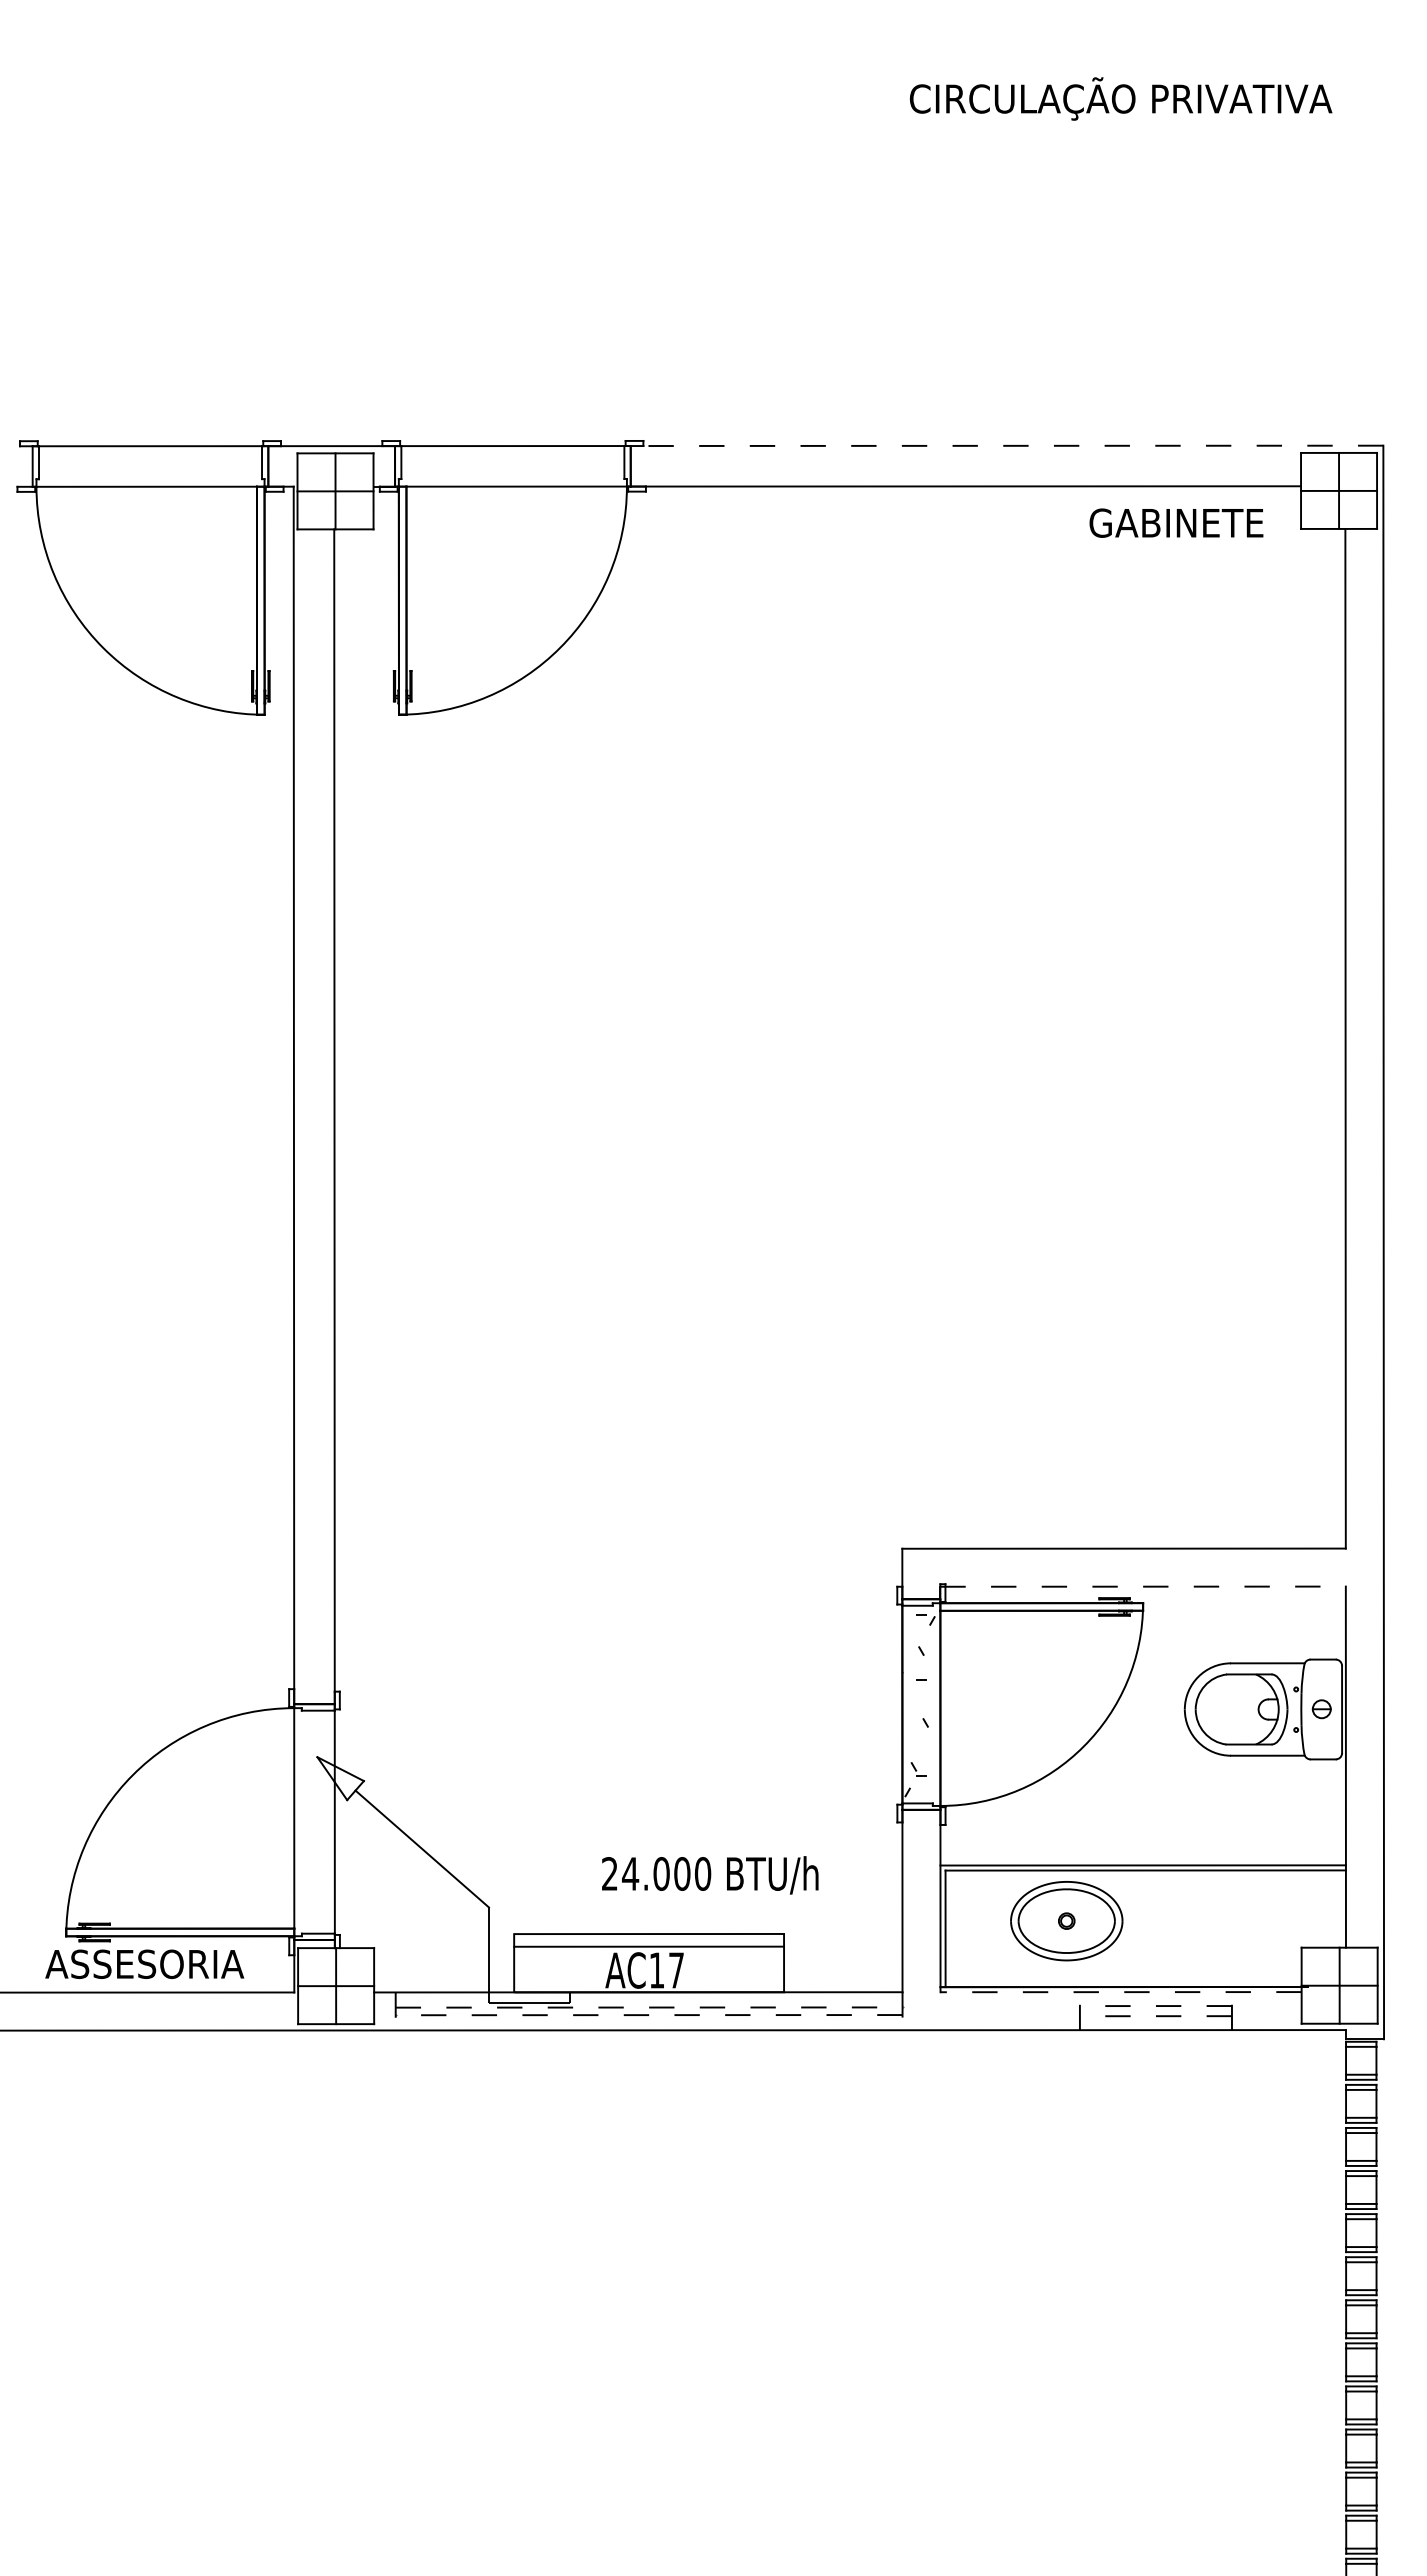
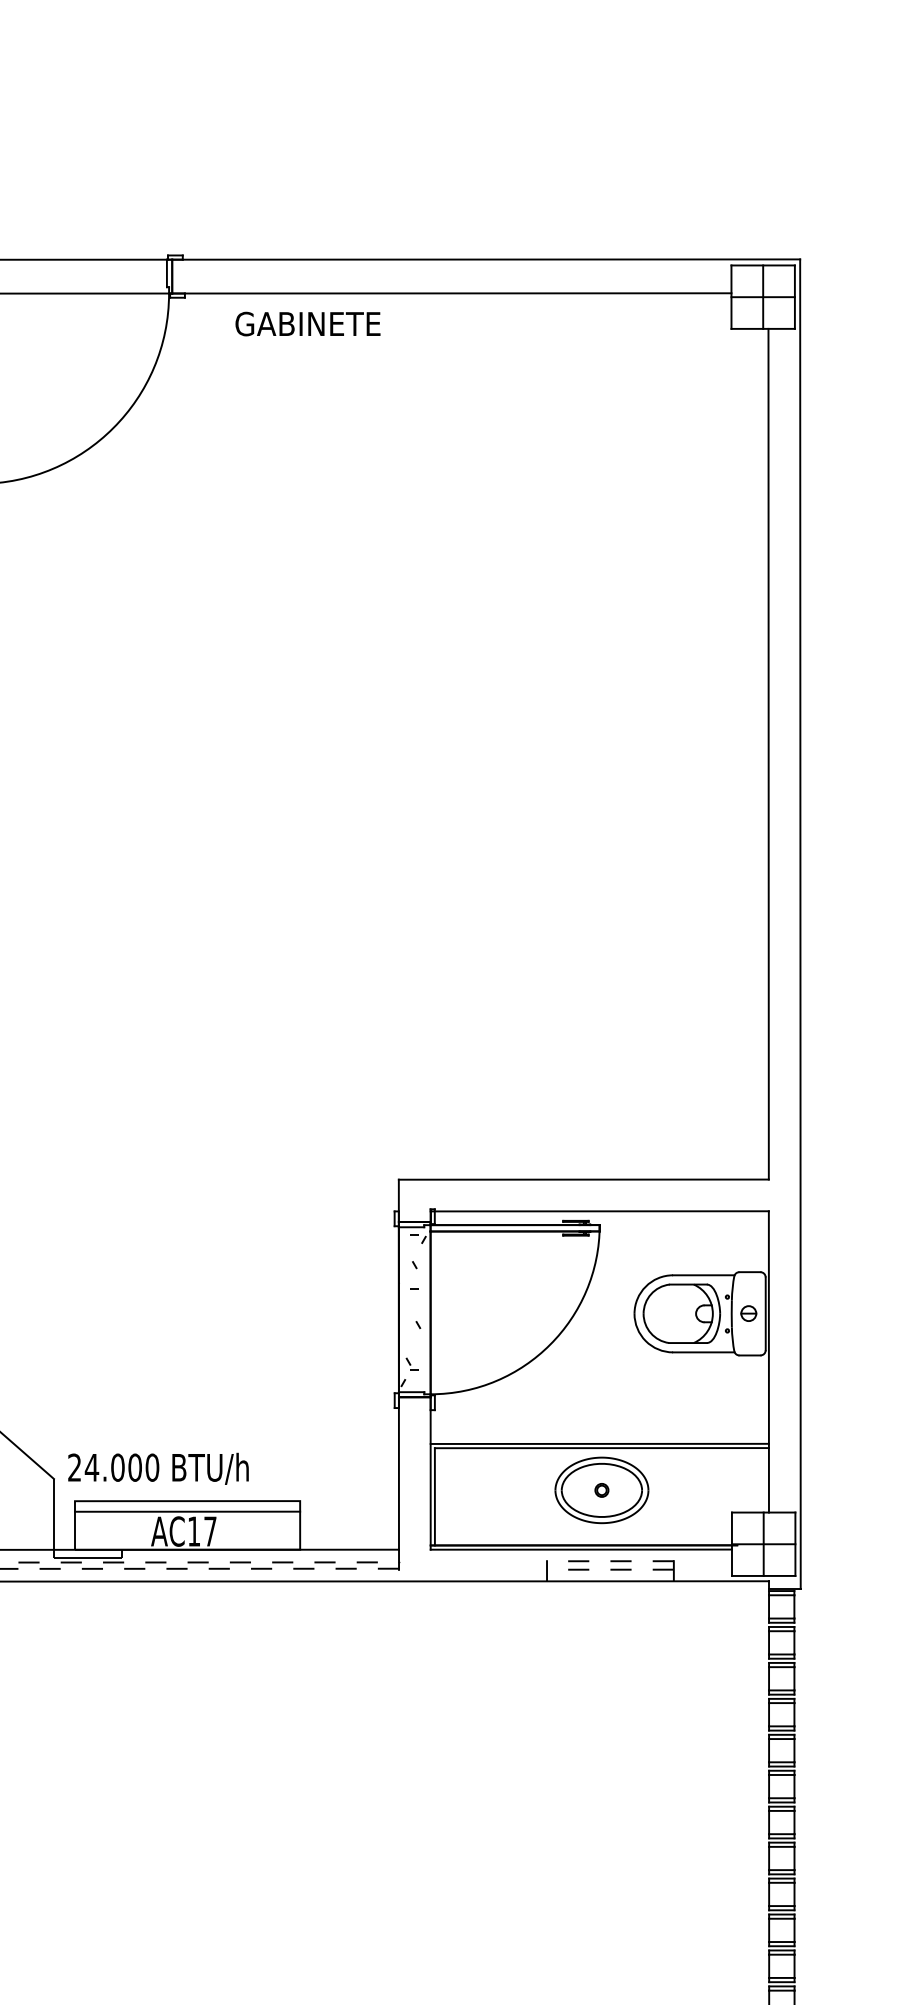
line: (1006, 445) -> (485, 259), dashed -> solid
text: (1176, 522) -> (308, 323), moved
line: (1143, 1586) -> (600, 1211), dashed -> solid
text: (710, 1875) -> (158, 1468), moved
part: (1066, 1921) -> (601, 1490), moved
line: (1121, 1992) -> (581, 1549), dashed -> solid

